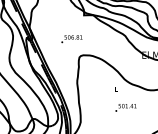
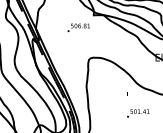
text: (71, 39) -> (78, 28), moved

